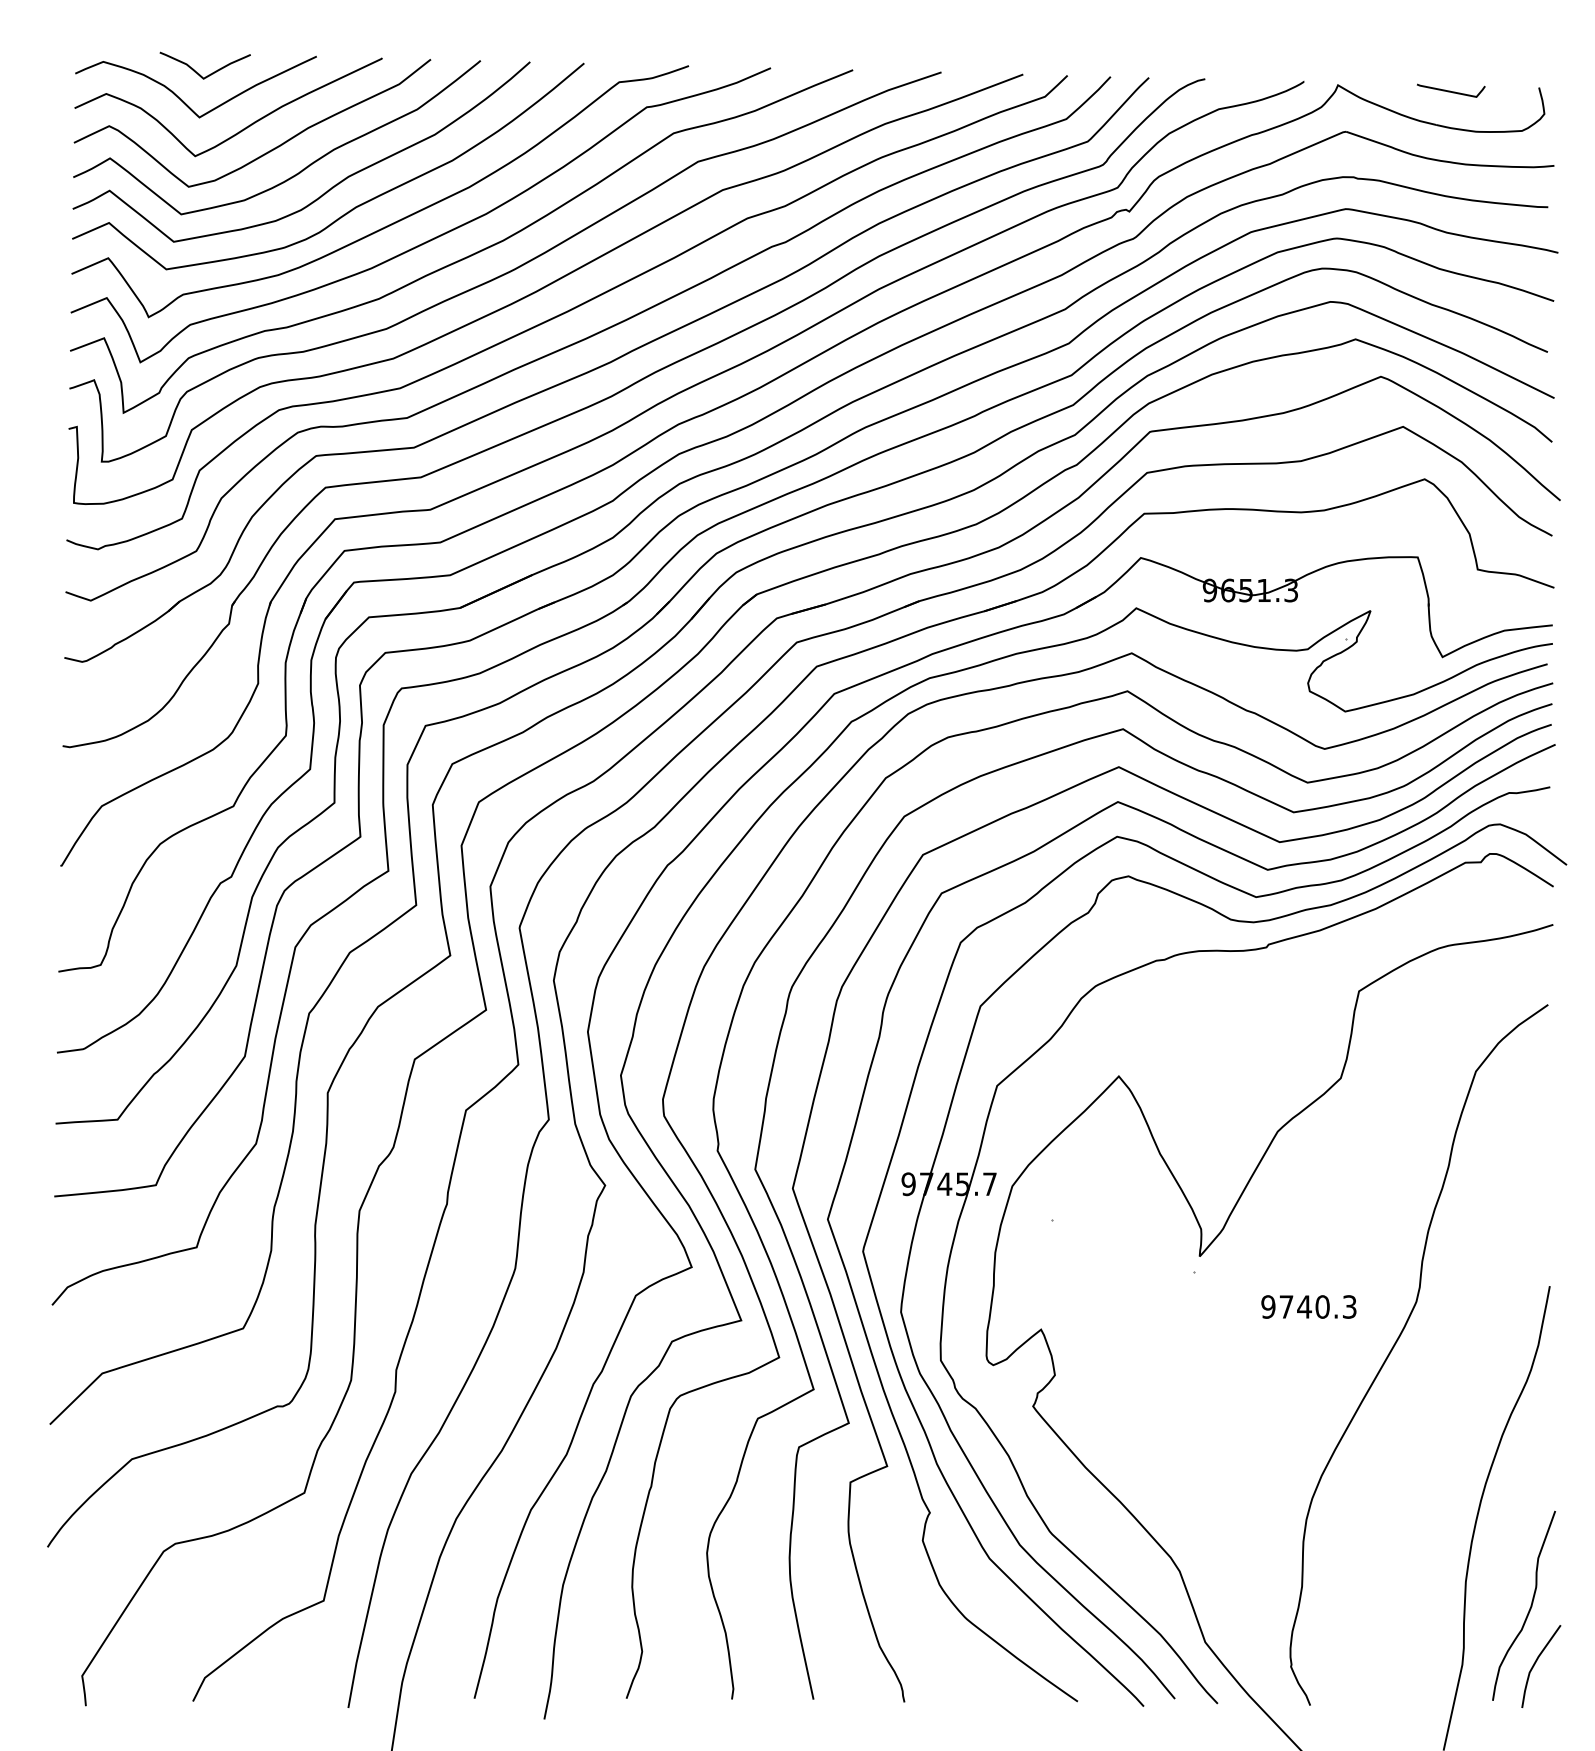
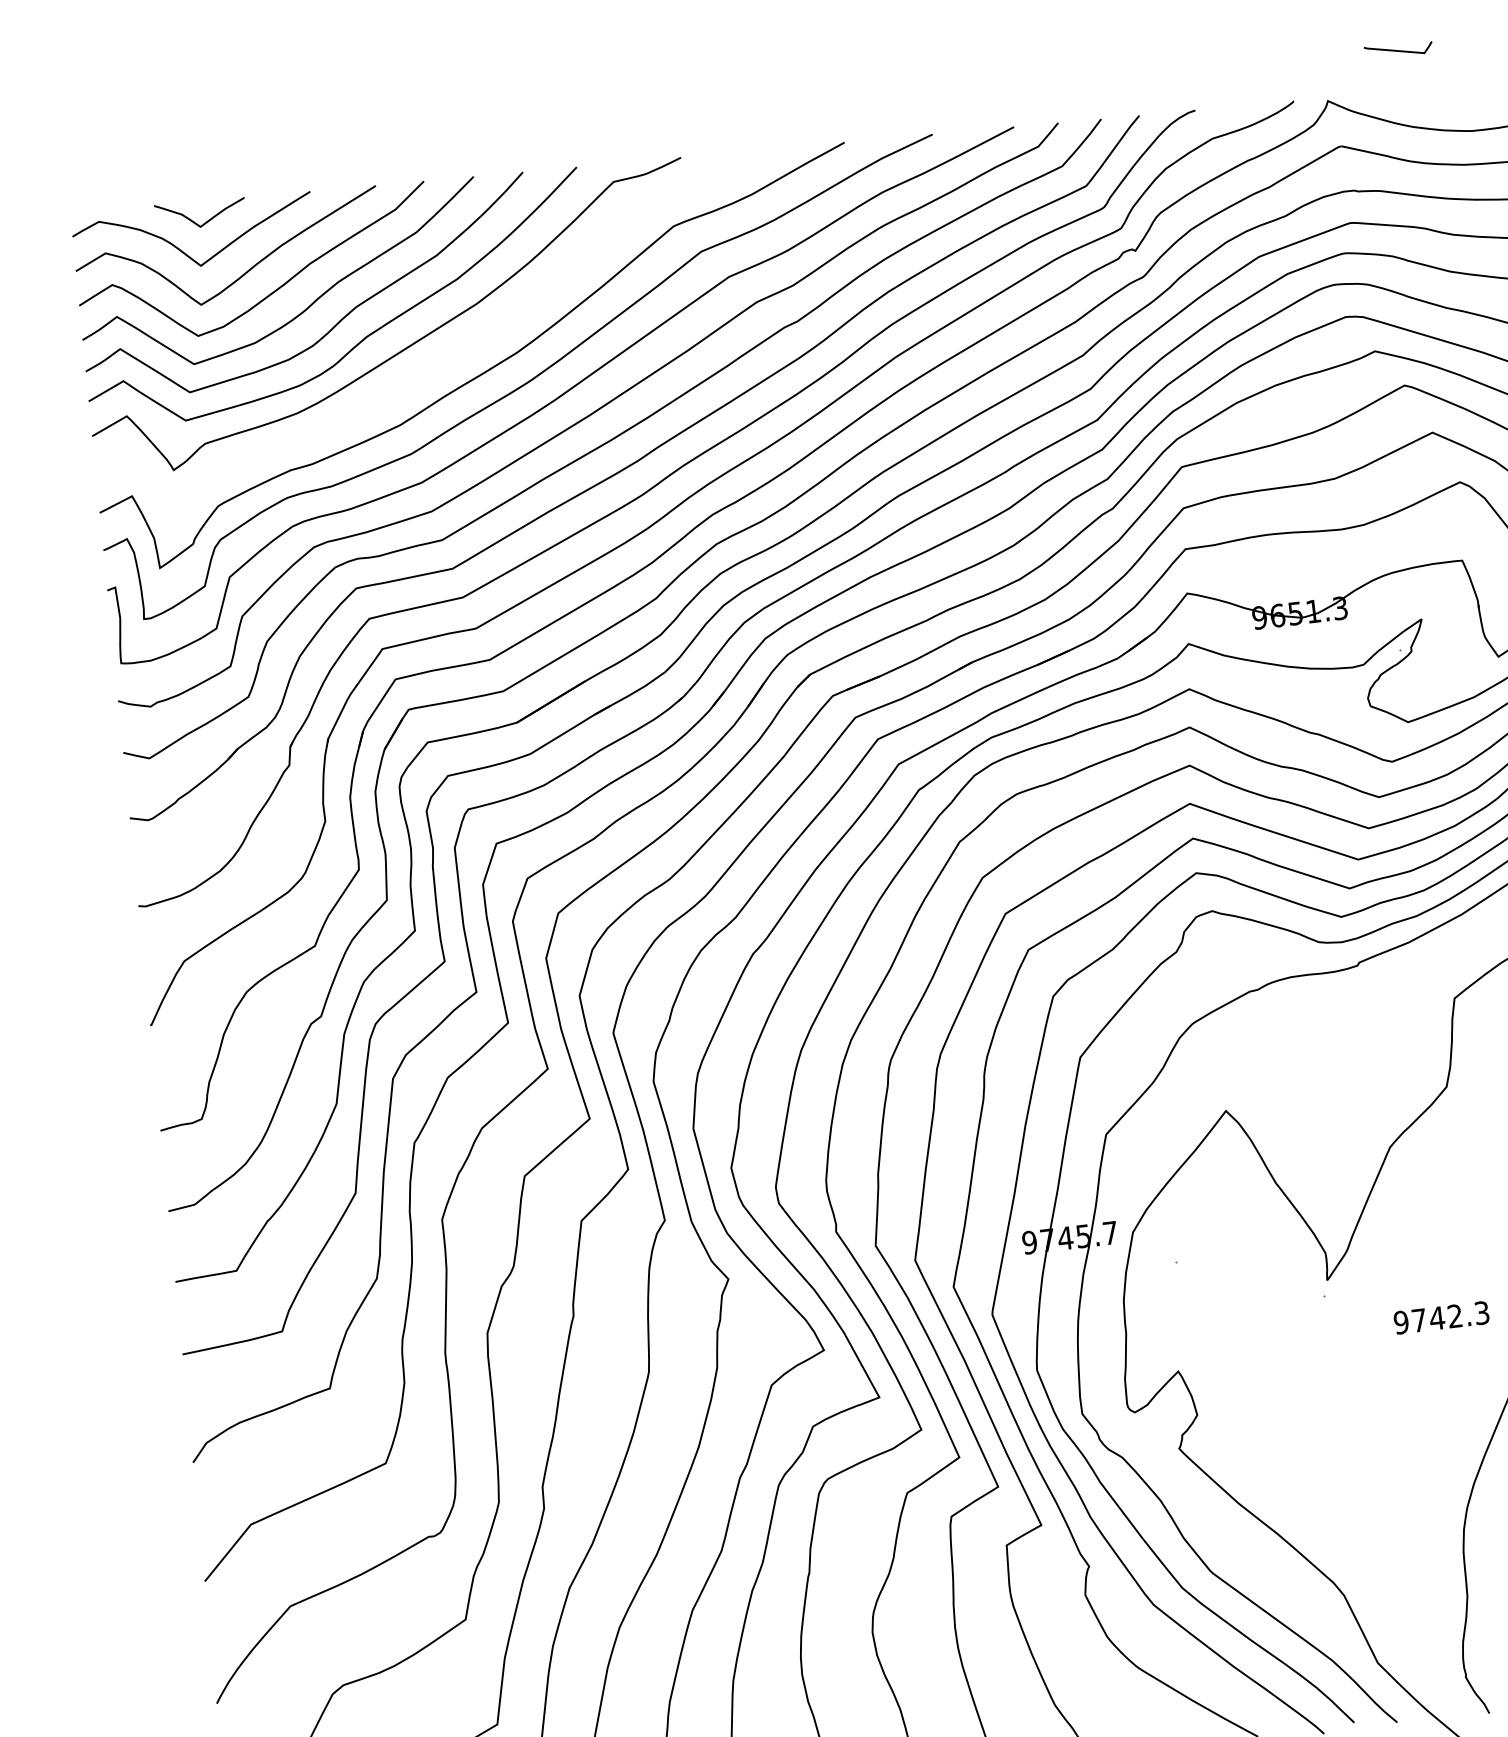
curve: (1450, 90) -> (1397, 49), moved
curve: (431, 238) -> (445, 358), removed
text: (1322, 1306) -> (1455, 1315), 9740.3 -> 9742.3

